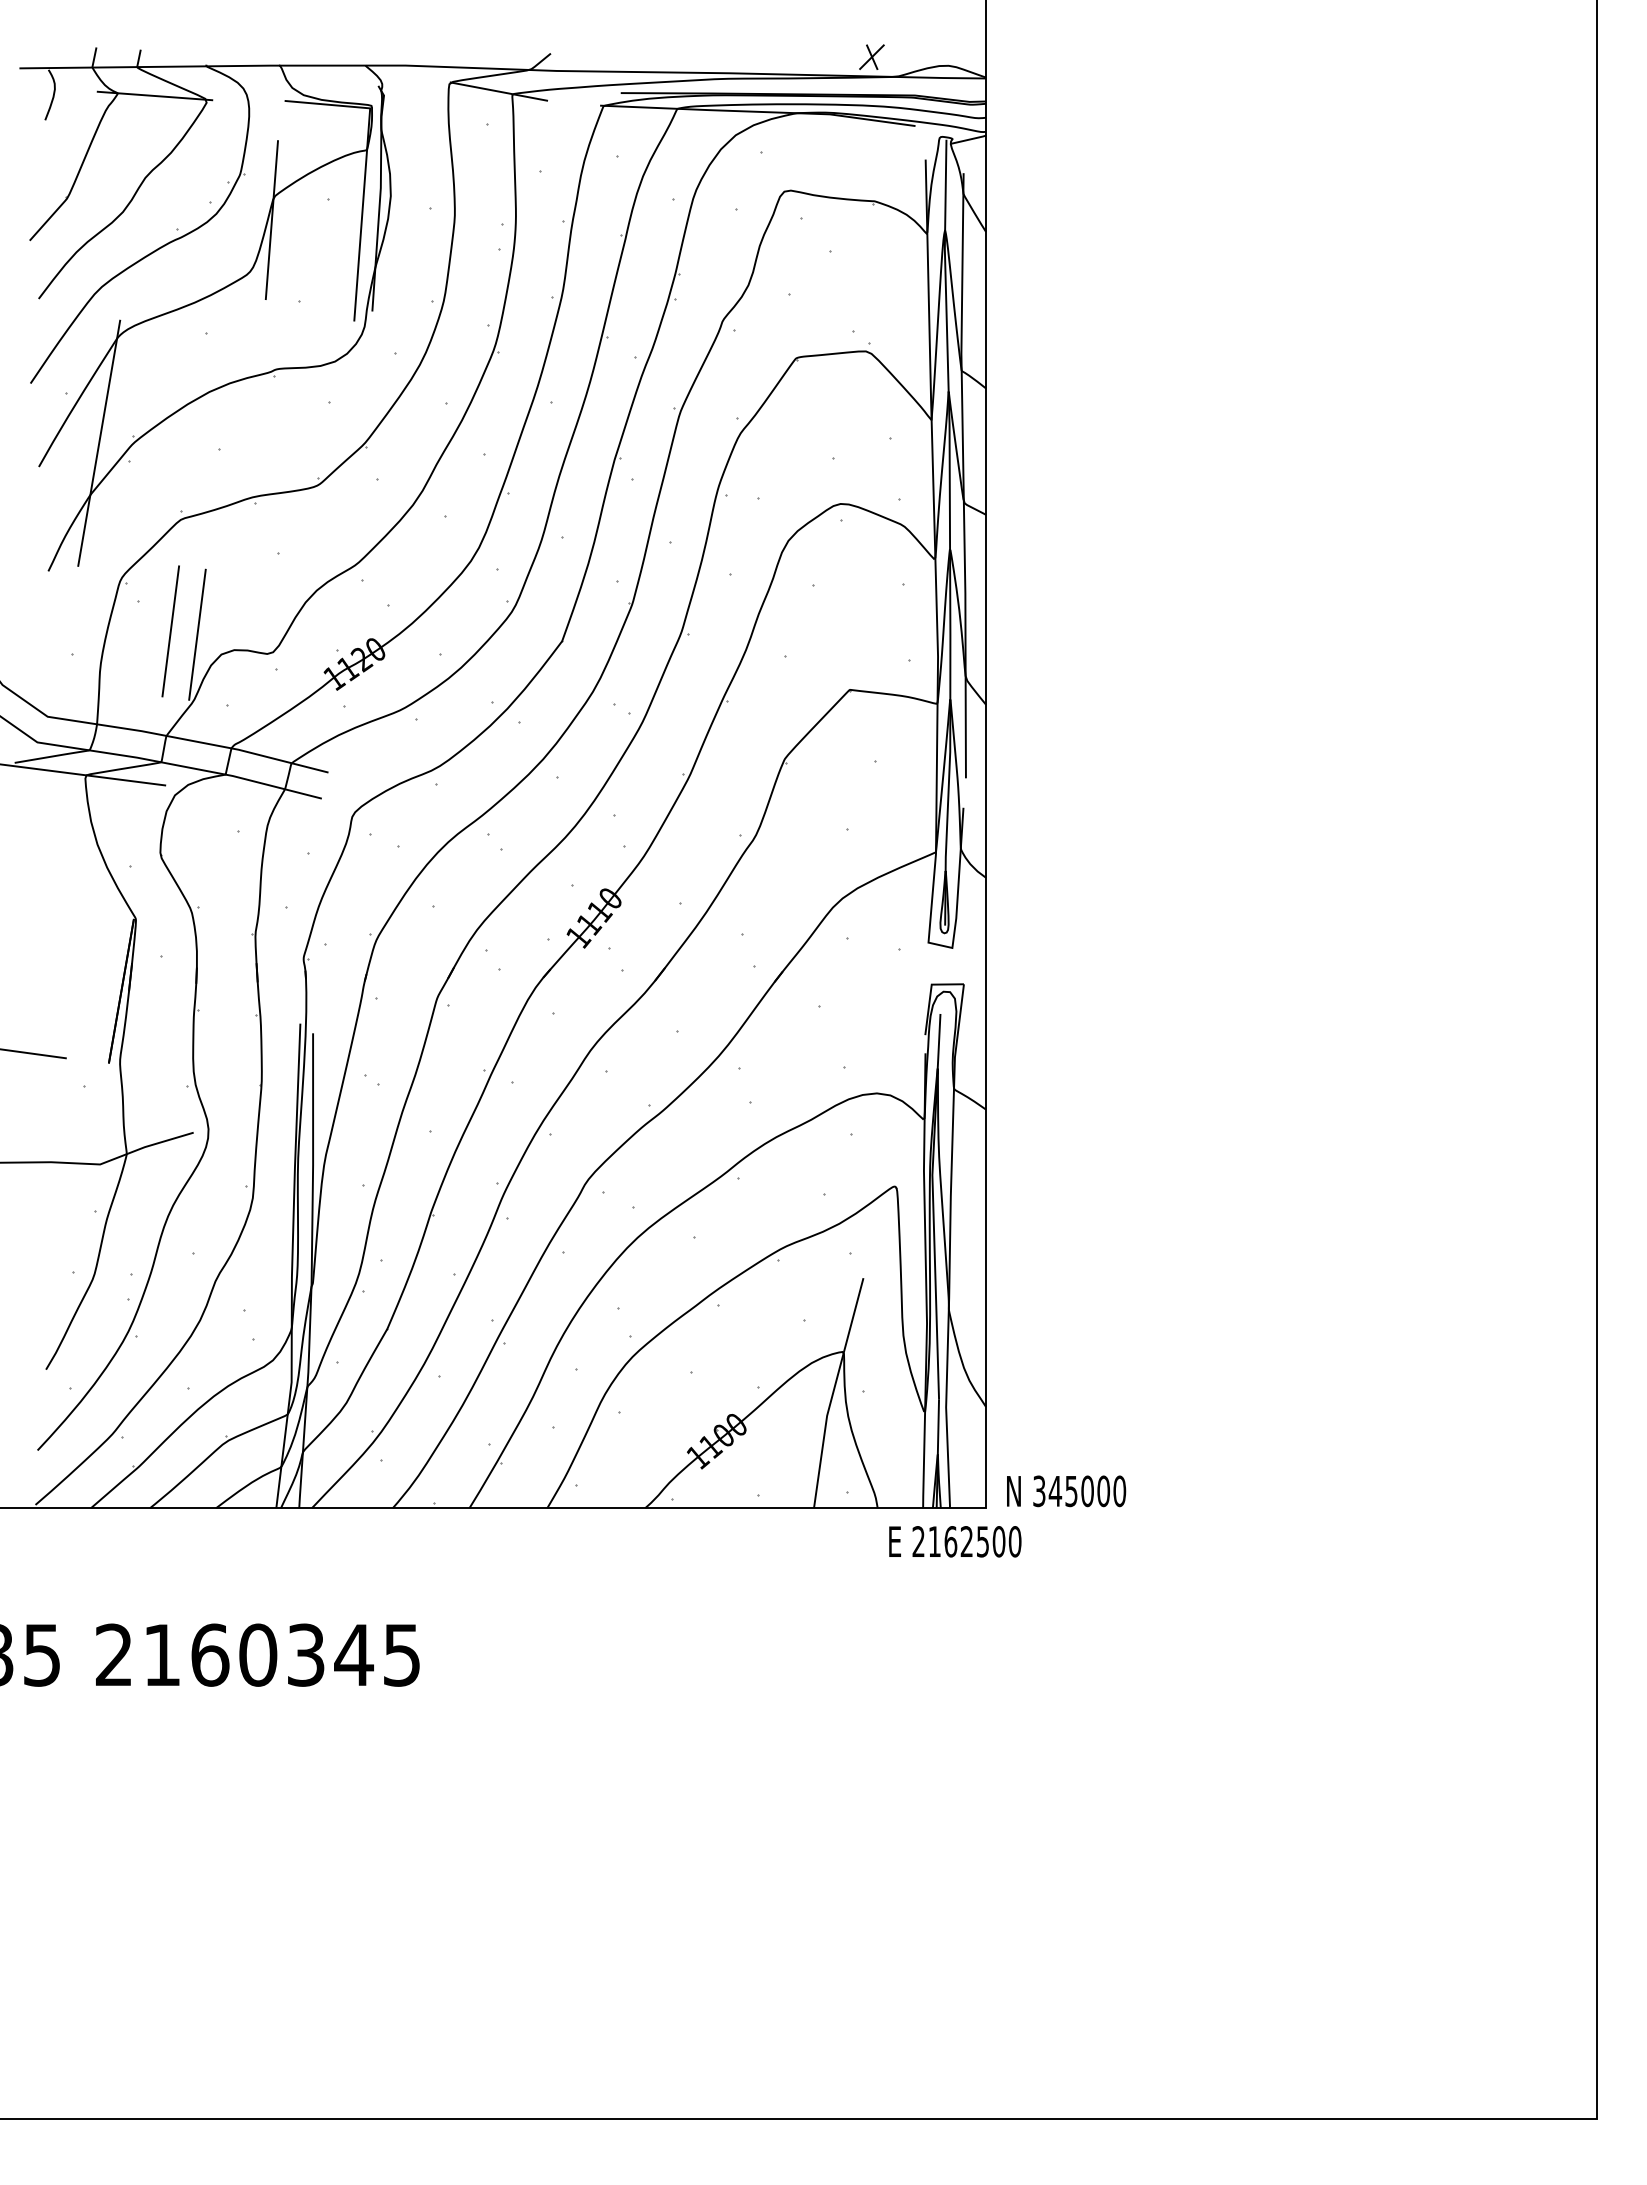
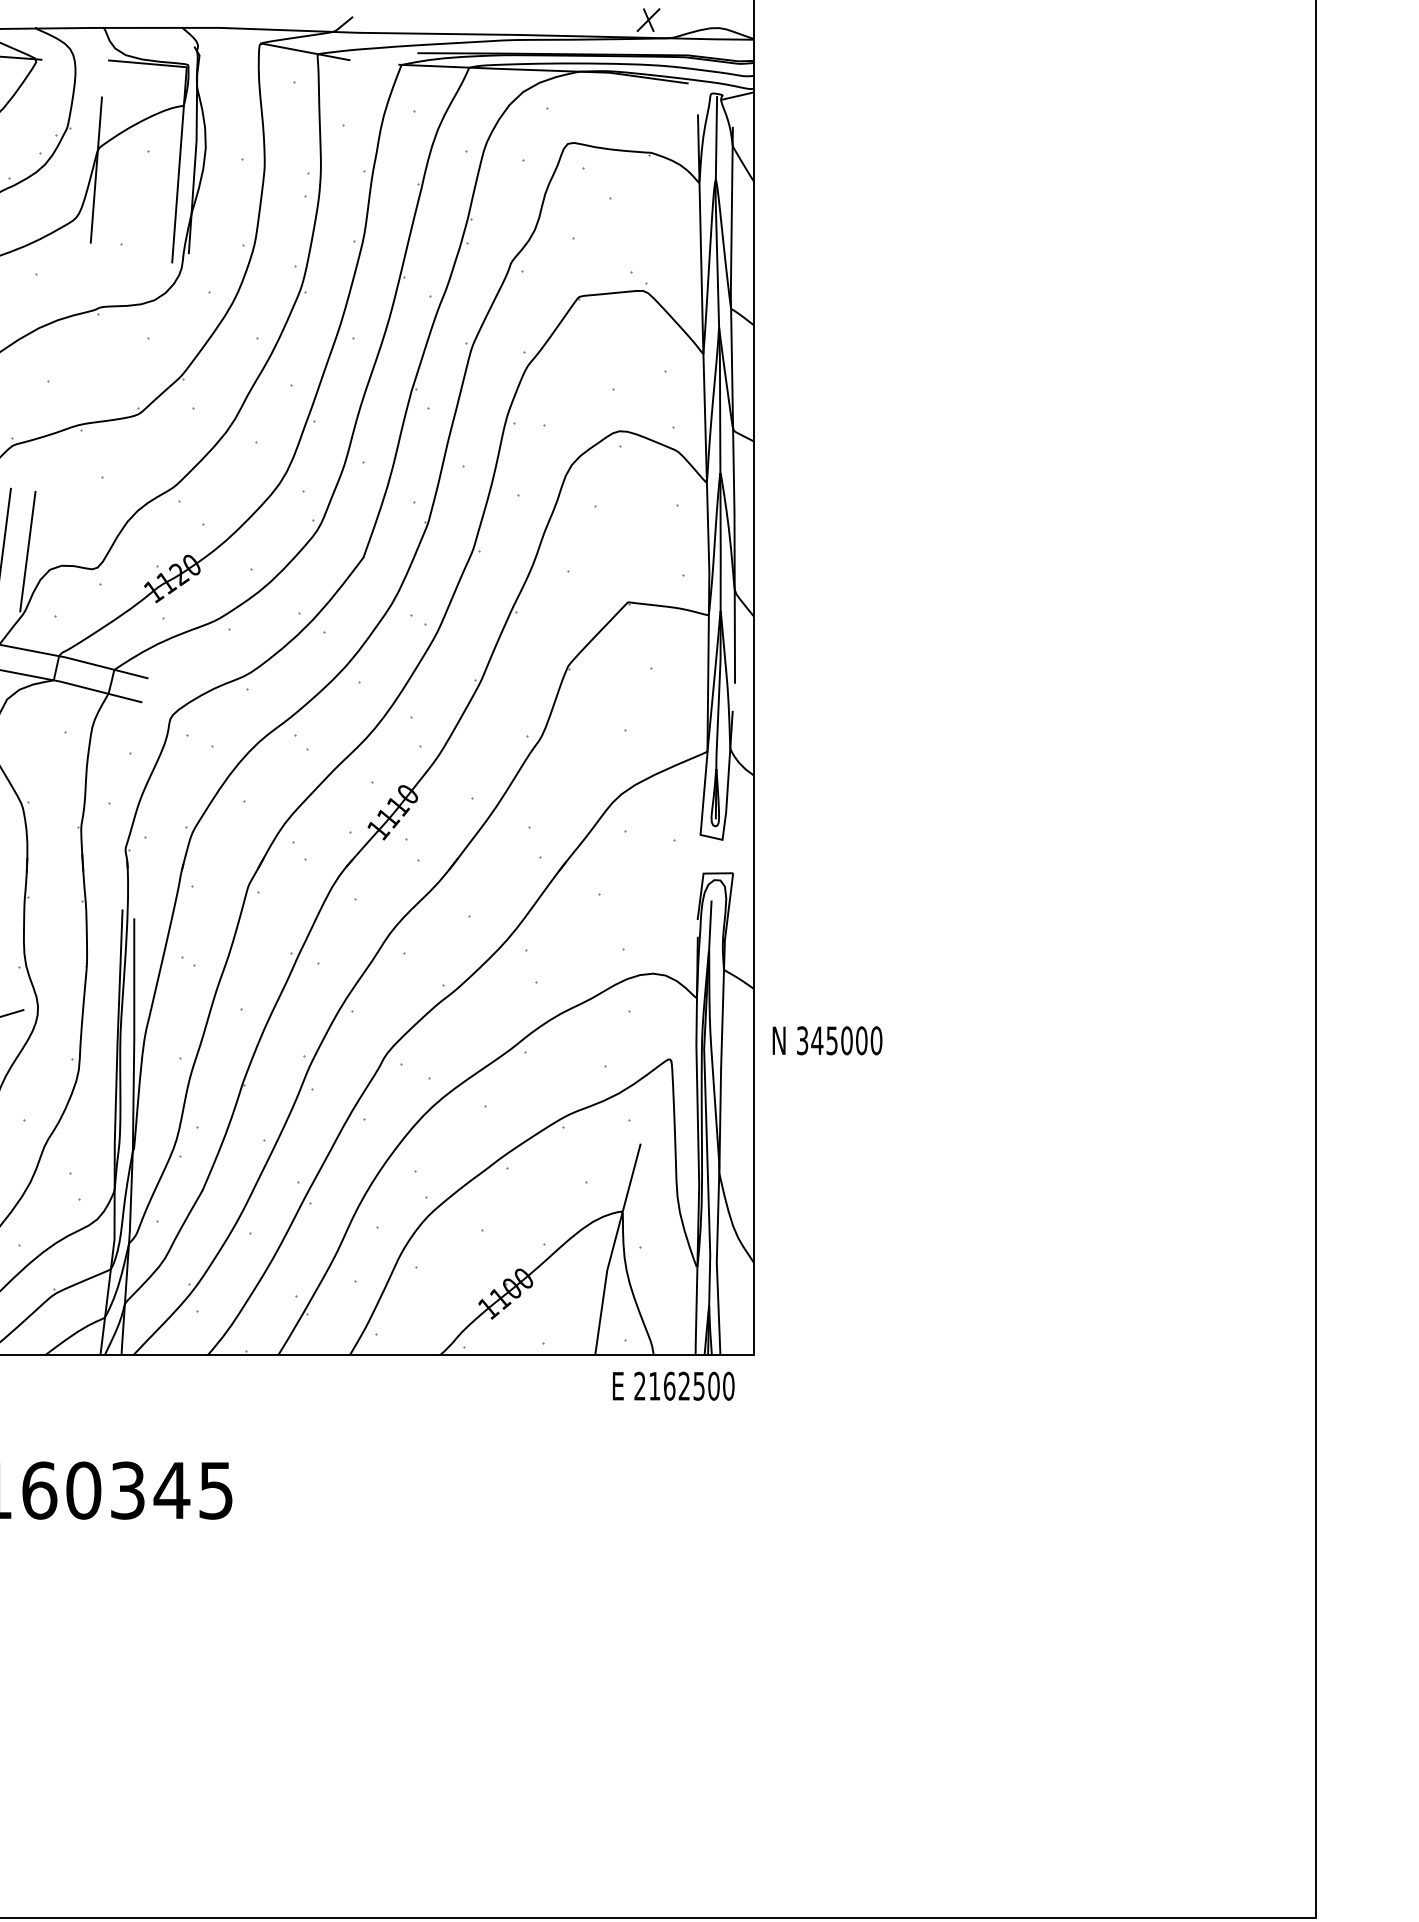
text: (1066, 1491) -> (827, 1040), moved
text: (955, 1541) -> (673, 1386), moved

